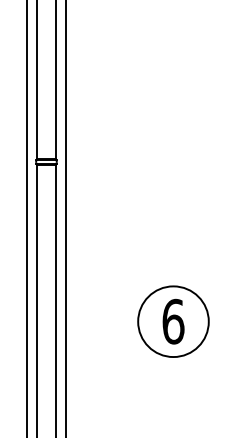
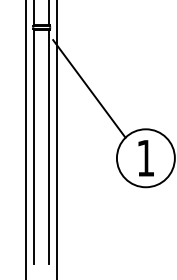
line: (104, 236) -> (89, 88), added
text: (173, 321) -> (145, 158), 6 -> 1

